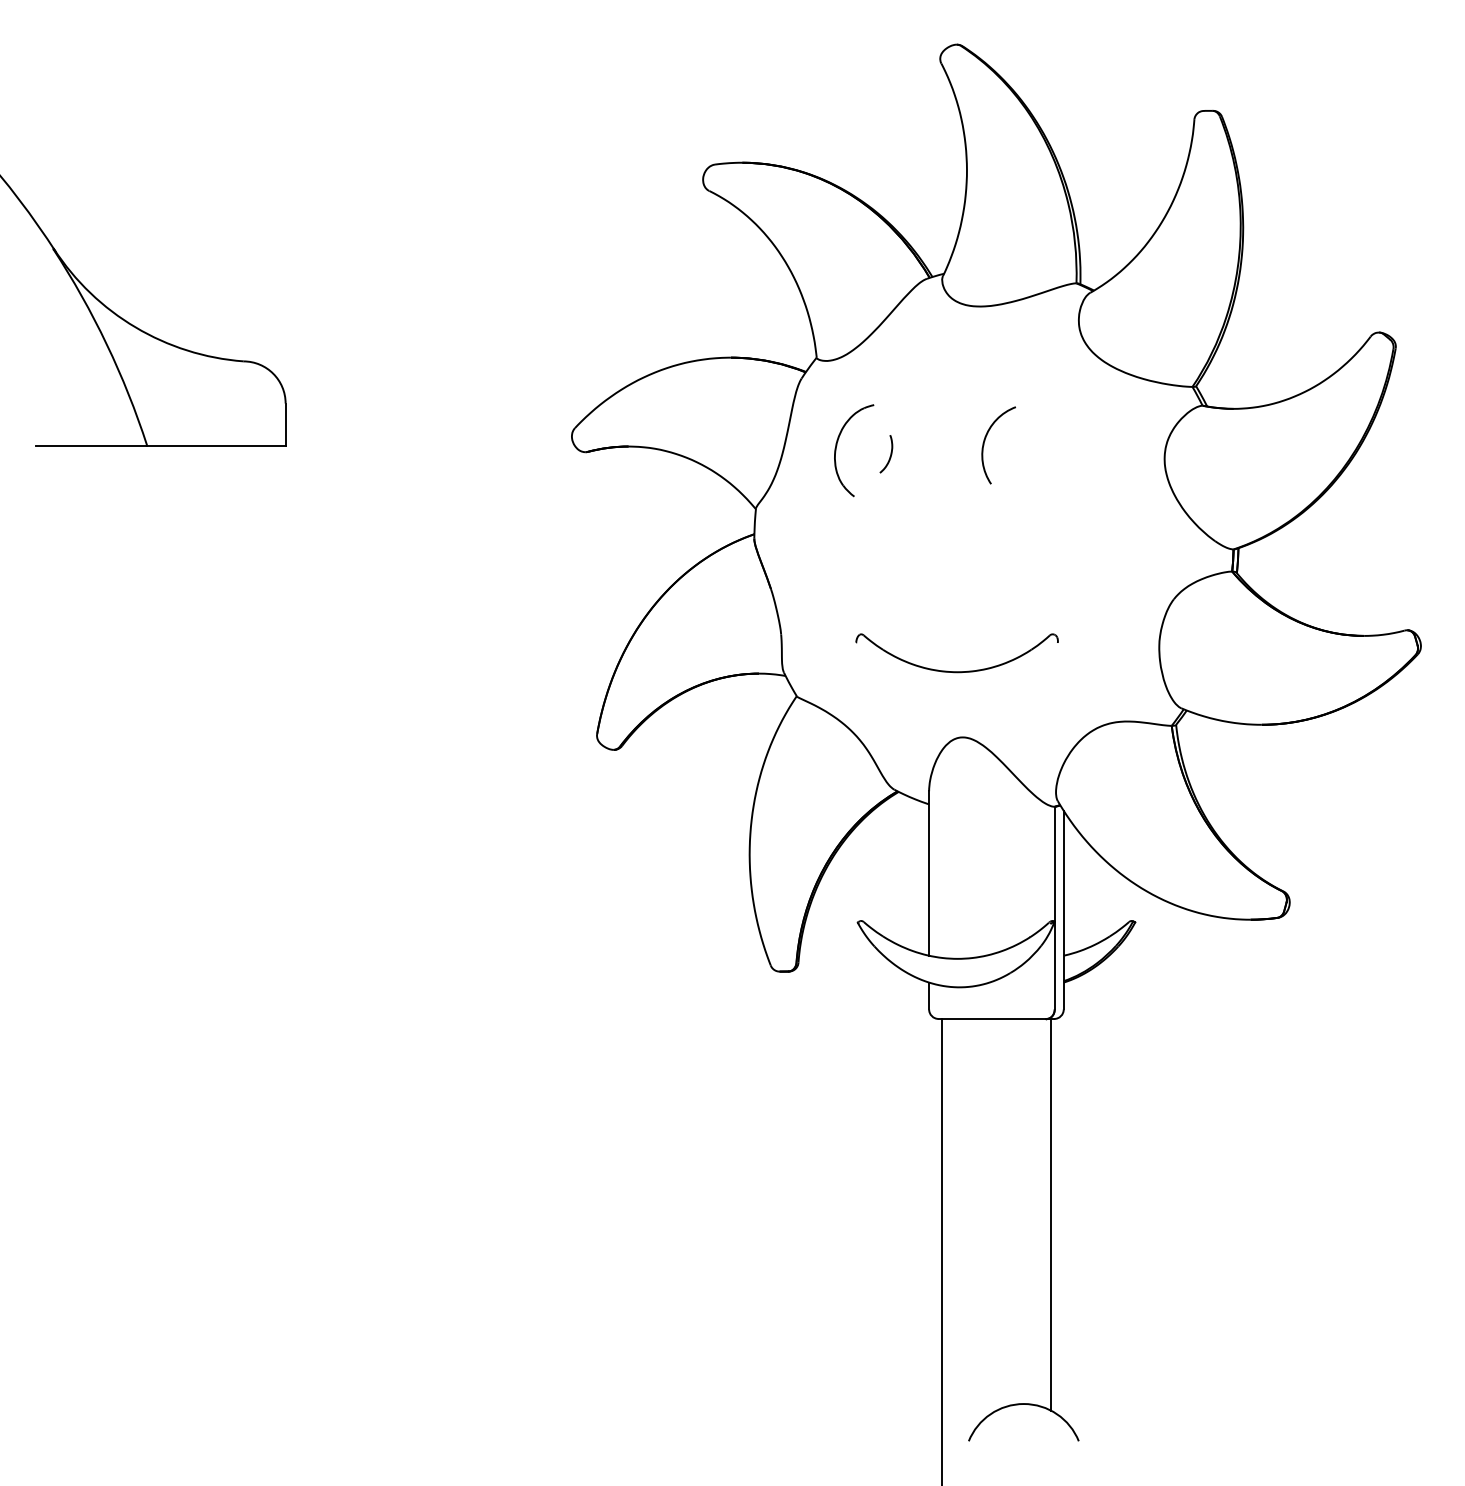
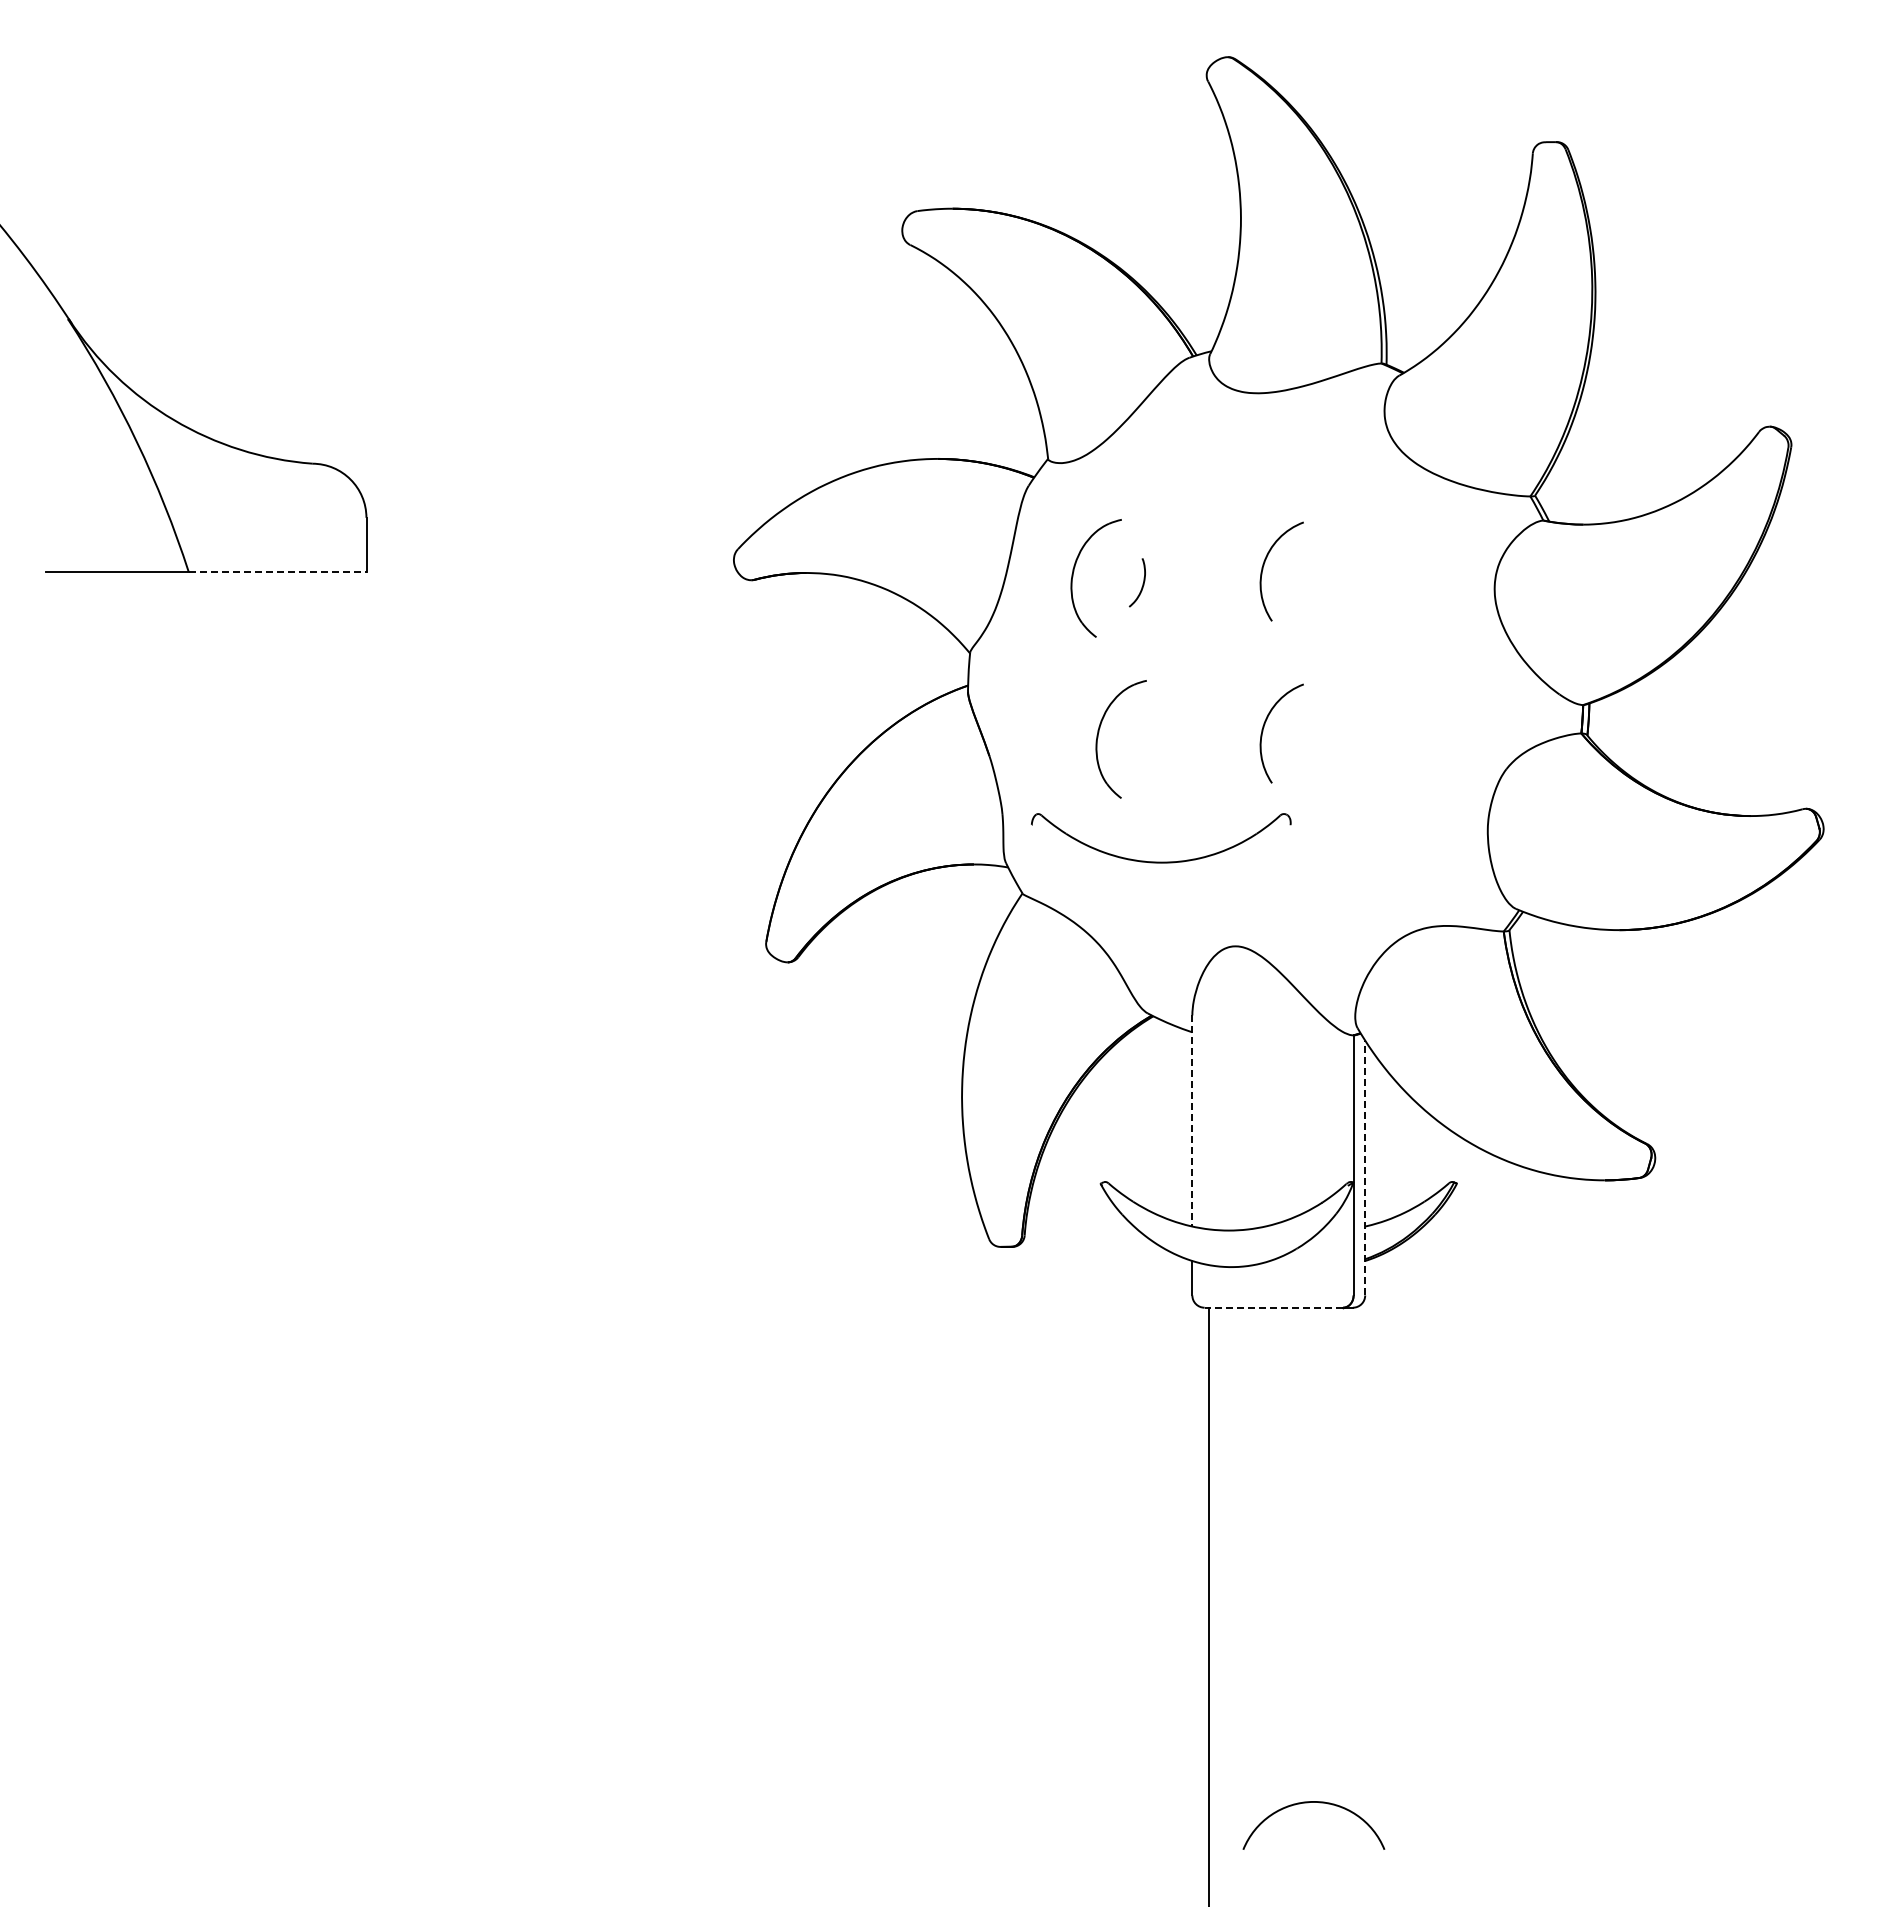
line: (216, 445) -> (277, 571), solid -> dashed
arc: (985, 566) -> (1264, 727), added
part: (855, 575) -> (1098, 738), added
part: (957, 671) -> (1161, 861), moved
line: (929, 873) -> (1192, 1121), solid -> dashed
line: (1064, 909) -> (1365, 1167), solid -> dashed
line: (992, 1018) -> (1273, 1307), solid -> dashed
line: (1050, 1214) -> (1348, 1558), removed

